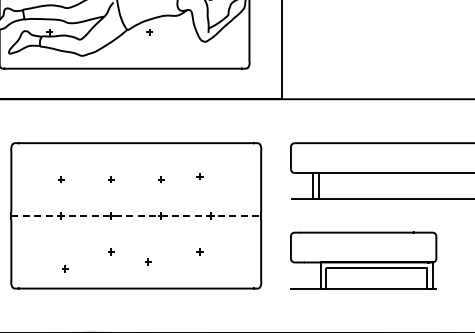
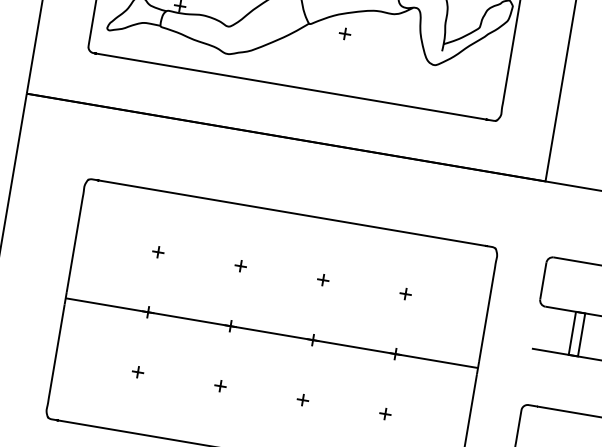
part: (199, 176) -> (404, 293), moved
line: (136, 215) -> (272, 332), dashed -> solid
part: (199, 251) -> (384, 412), moved
part: (148, 261) -> (303, 399), moved
part: (65, 268) -> (138, 371), moved

